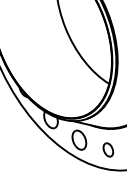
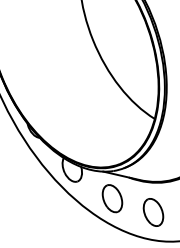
part: (108, 149) -> (153, 211), size x1.43

